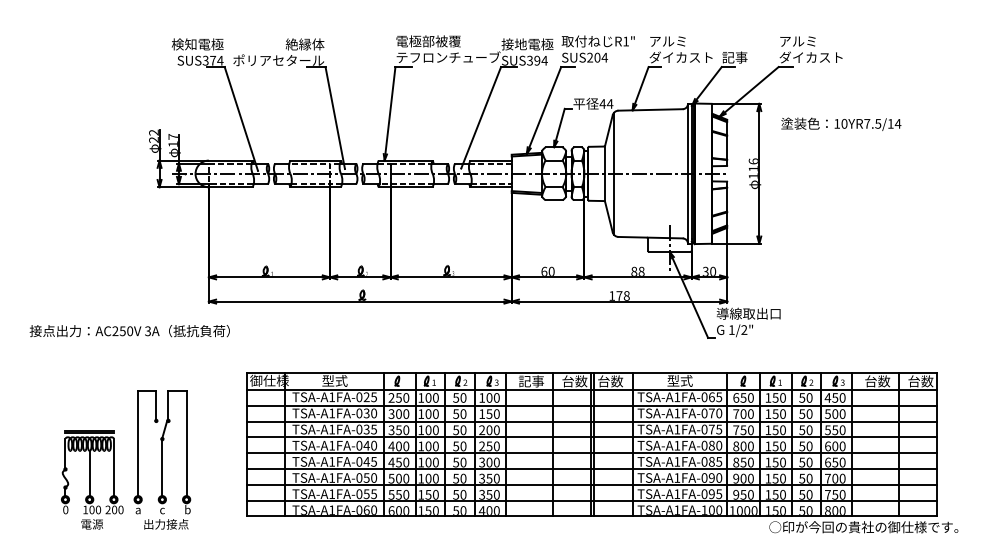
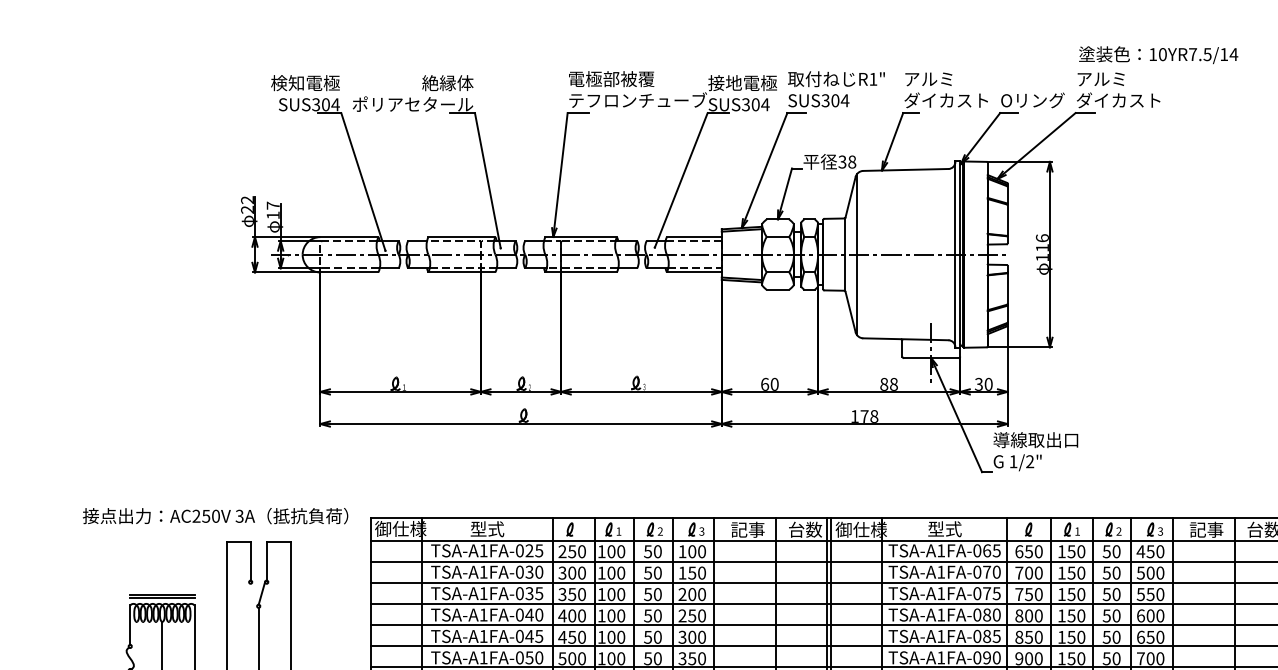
text: (746, 57) -> (1032, 100), 記事 -> Oリング
text: (590, 58) -> (826, 101), SUS204 -> SUS304
text: (213, 60) -> (326, 104), SUS374 -> SUS304
text: (537, 60) -> (755, 104), SUS394 -> SUS304
text: (606, 103) -> (847, 161), 44 -> 38
text: (841, 123) -> (1158, 54), moved
text: (129, 331) -> (215, 516), moved
text: (616, 381) -> (860, 529), 台数 -> 御仕様
text: (877, 381) -> (1206, 529), 台数 -> 記事

